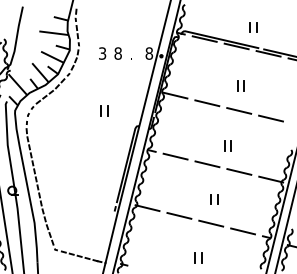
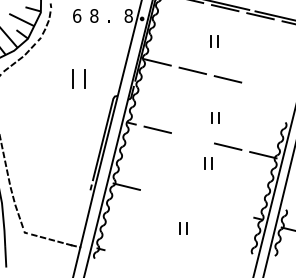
text: (102, 53) -> (77, 15), 3 -> 6
part: (240, 85) -> (213, 41), moved
part: (104, 110) -> (79, 78), size x1.6
line: (270, 118) -> (262, 87), removed
line: (207, 164) -> (193, 138), removed
part: (214, 199) -> (208, 163), moved
line: (179, 215) -> (162, 194), removed
line: (211, 223) -> (197, 203), removed
line: (243, 231) -> (232, 212), removed
part: (198, 257) -> (183, 227), moved

